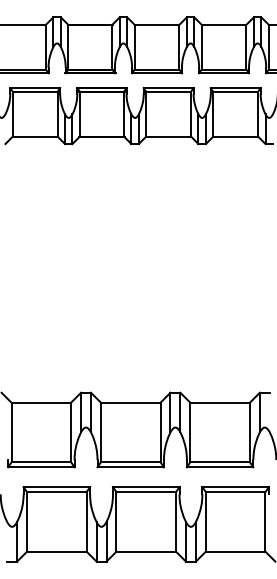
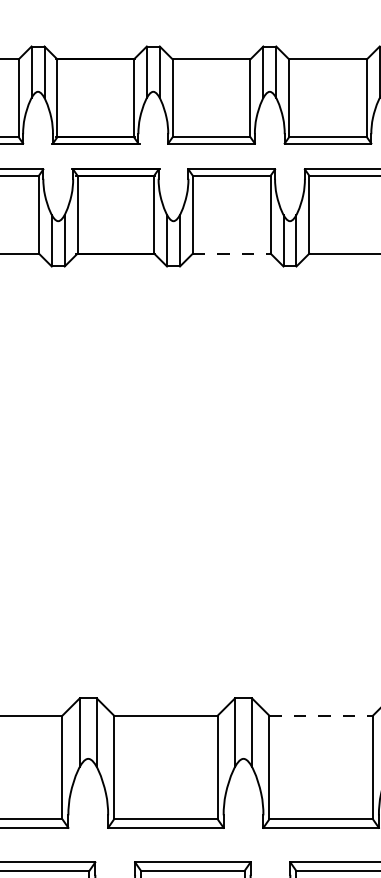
line: (169, 136) -> (233, 253), solid -> dashed
line: (220, 402) -> (321, 715), solid -> dashed

